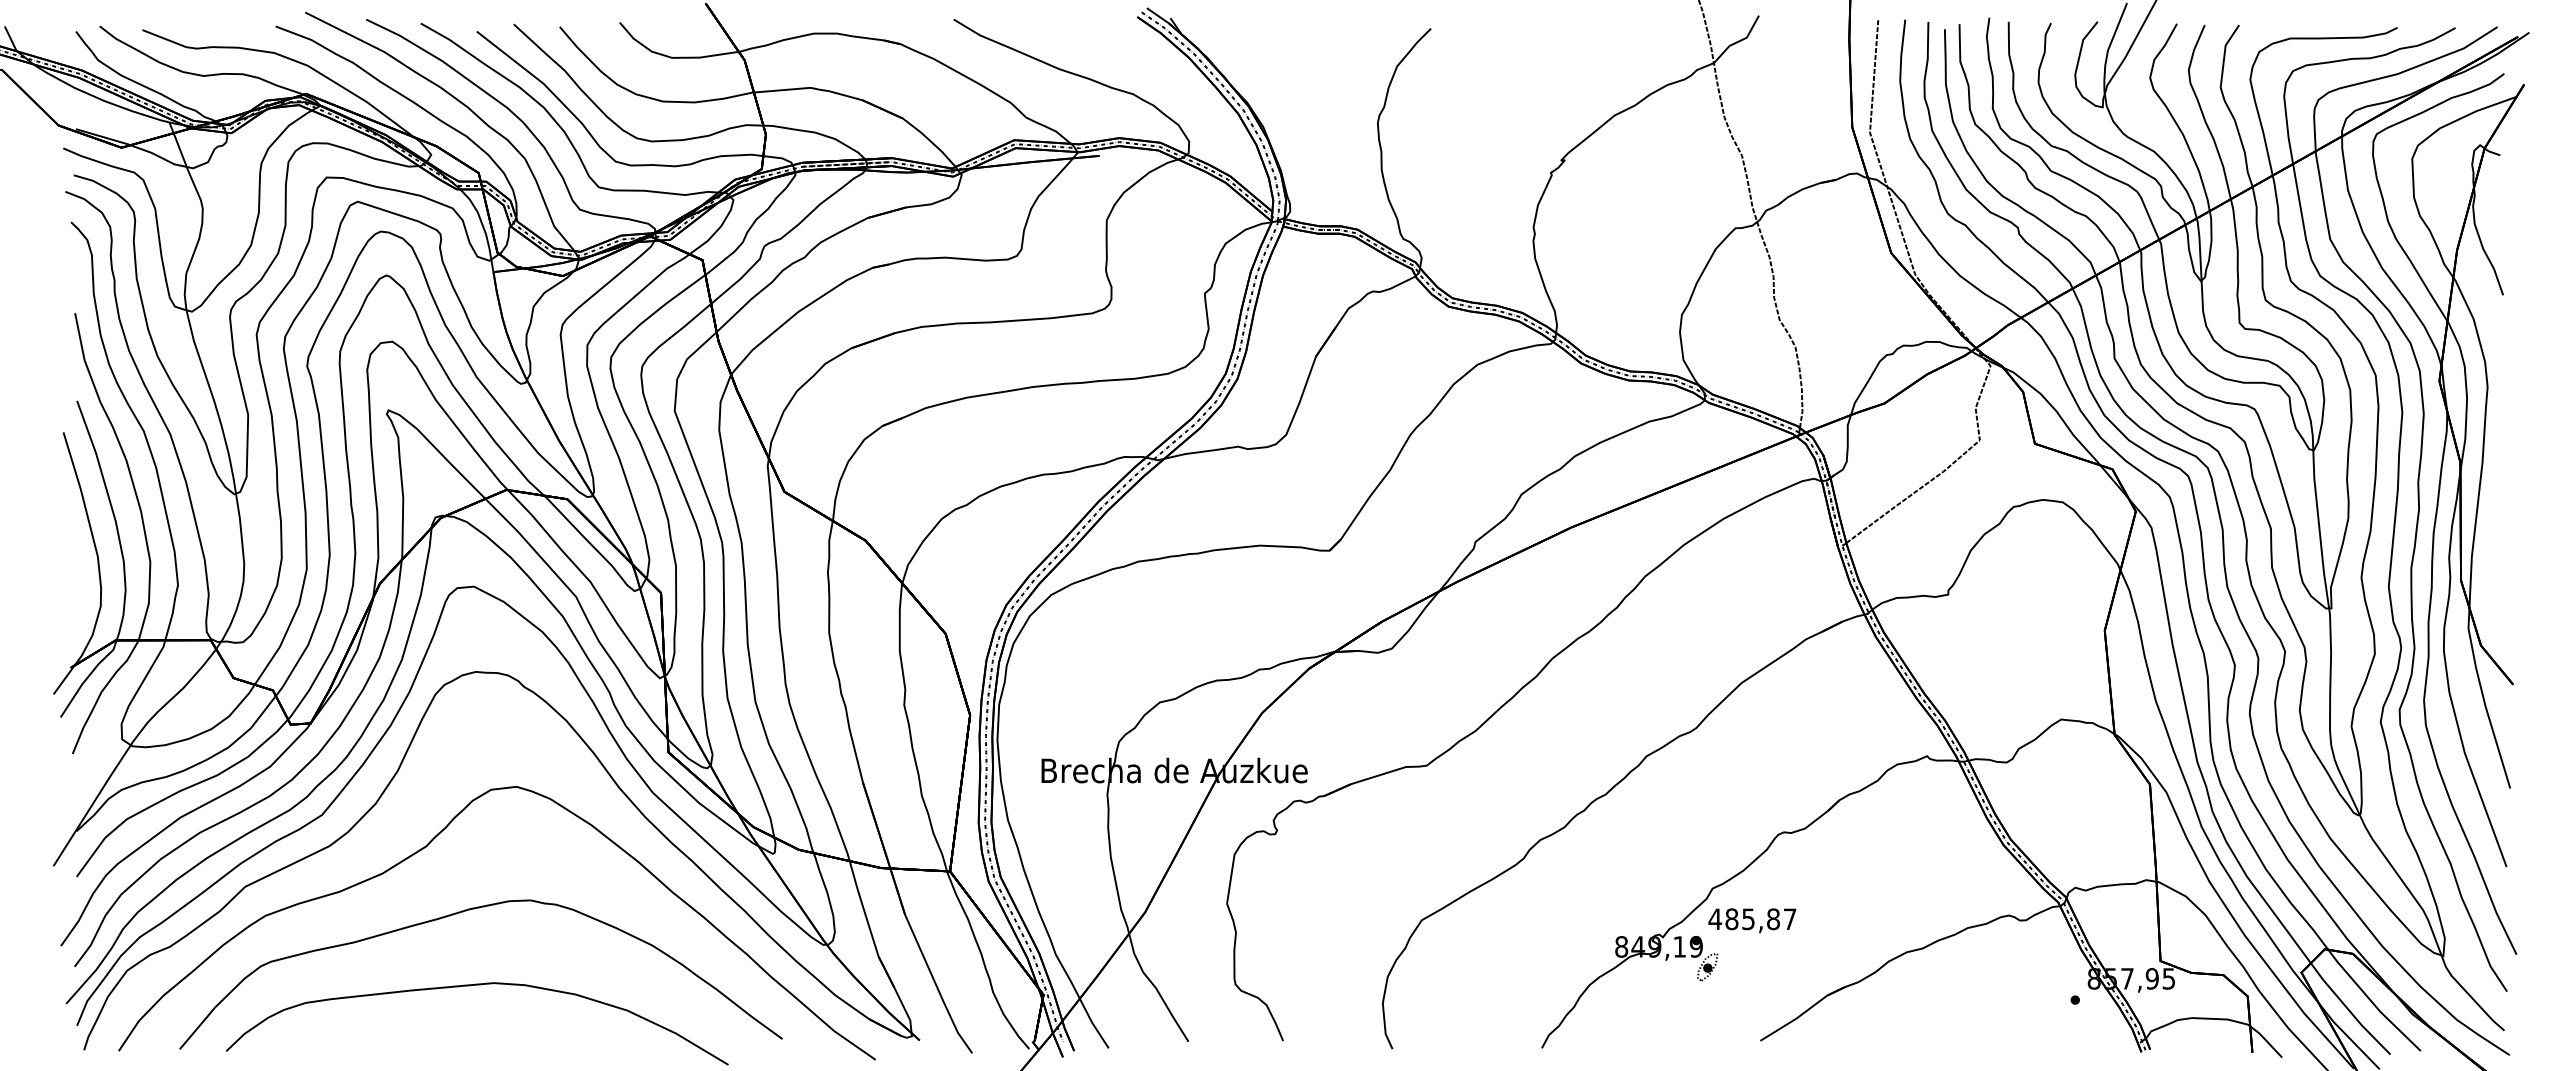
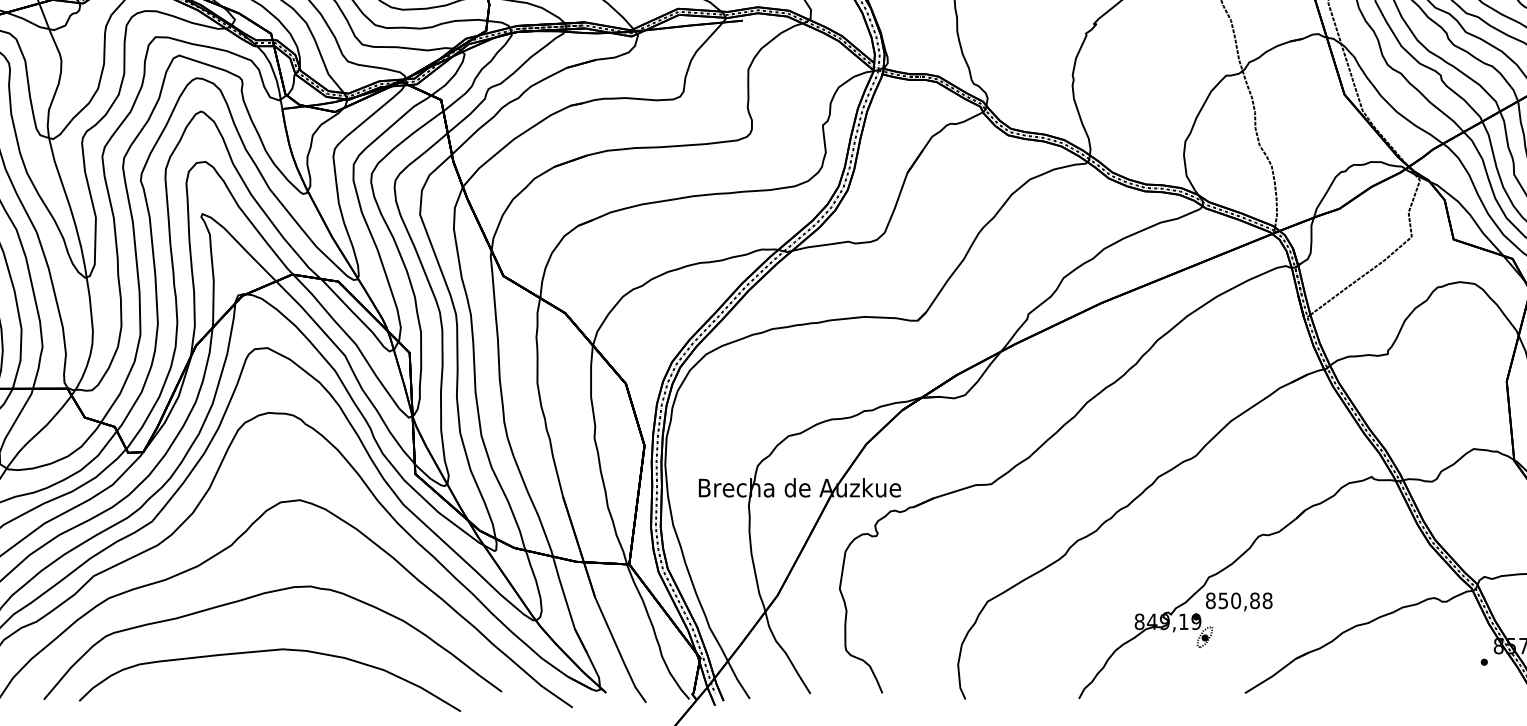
text: (1752, 919) -> (1239, 600), 485,87 -> 850,88

